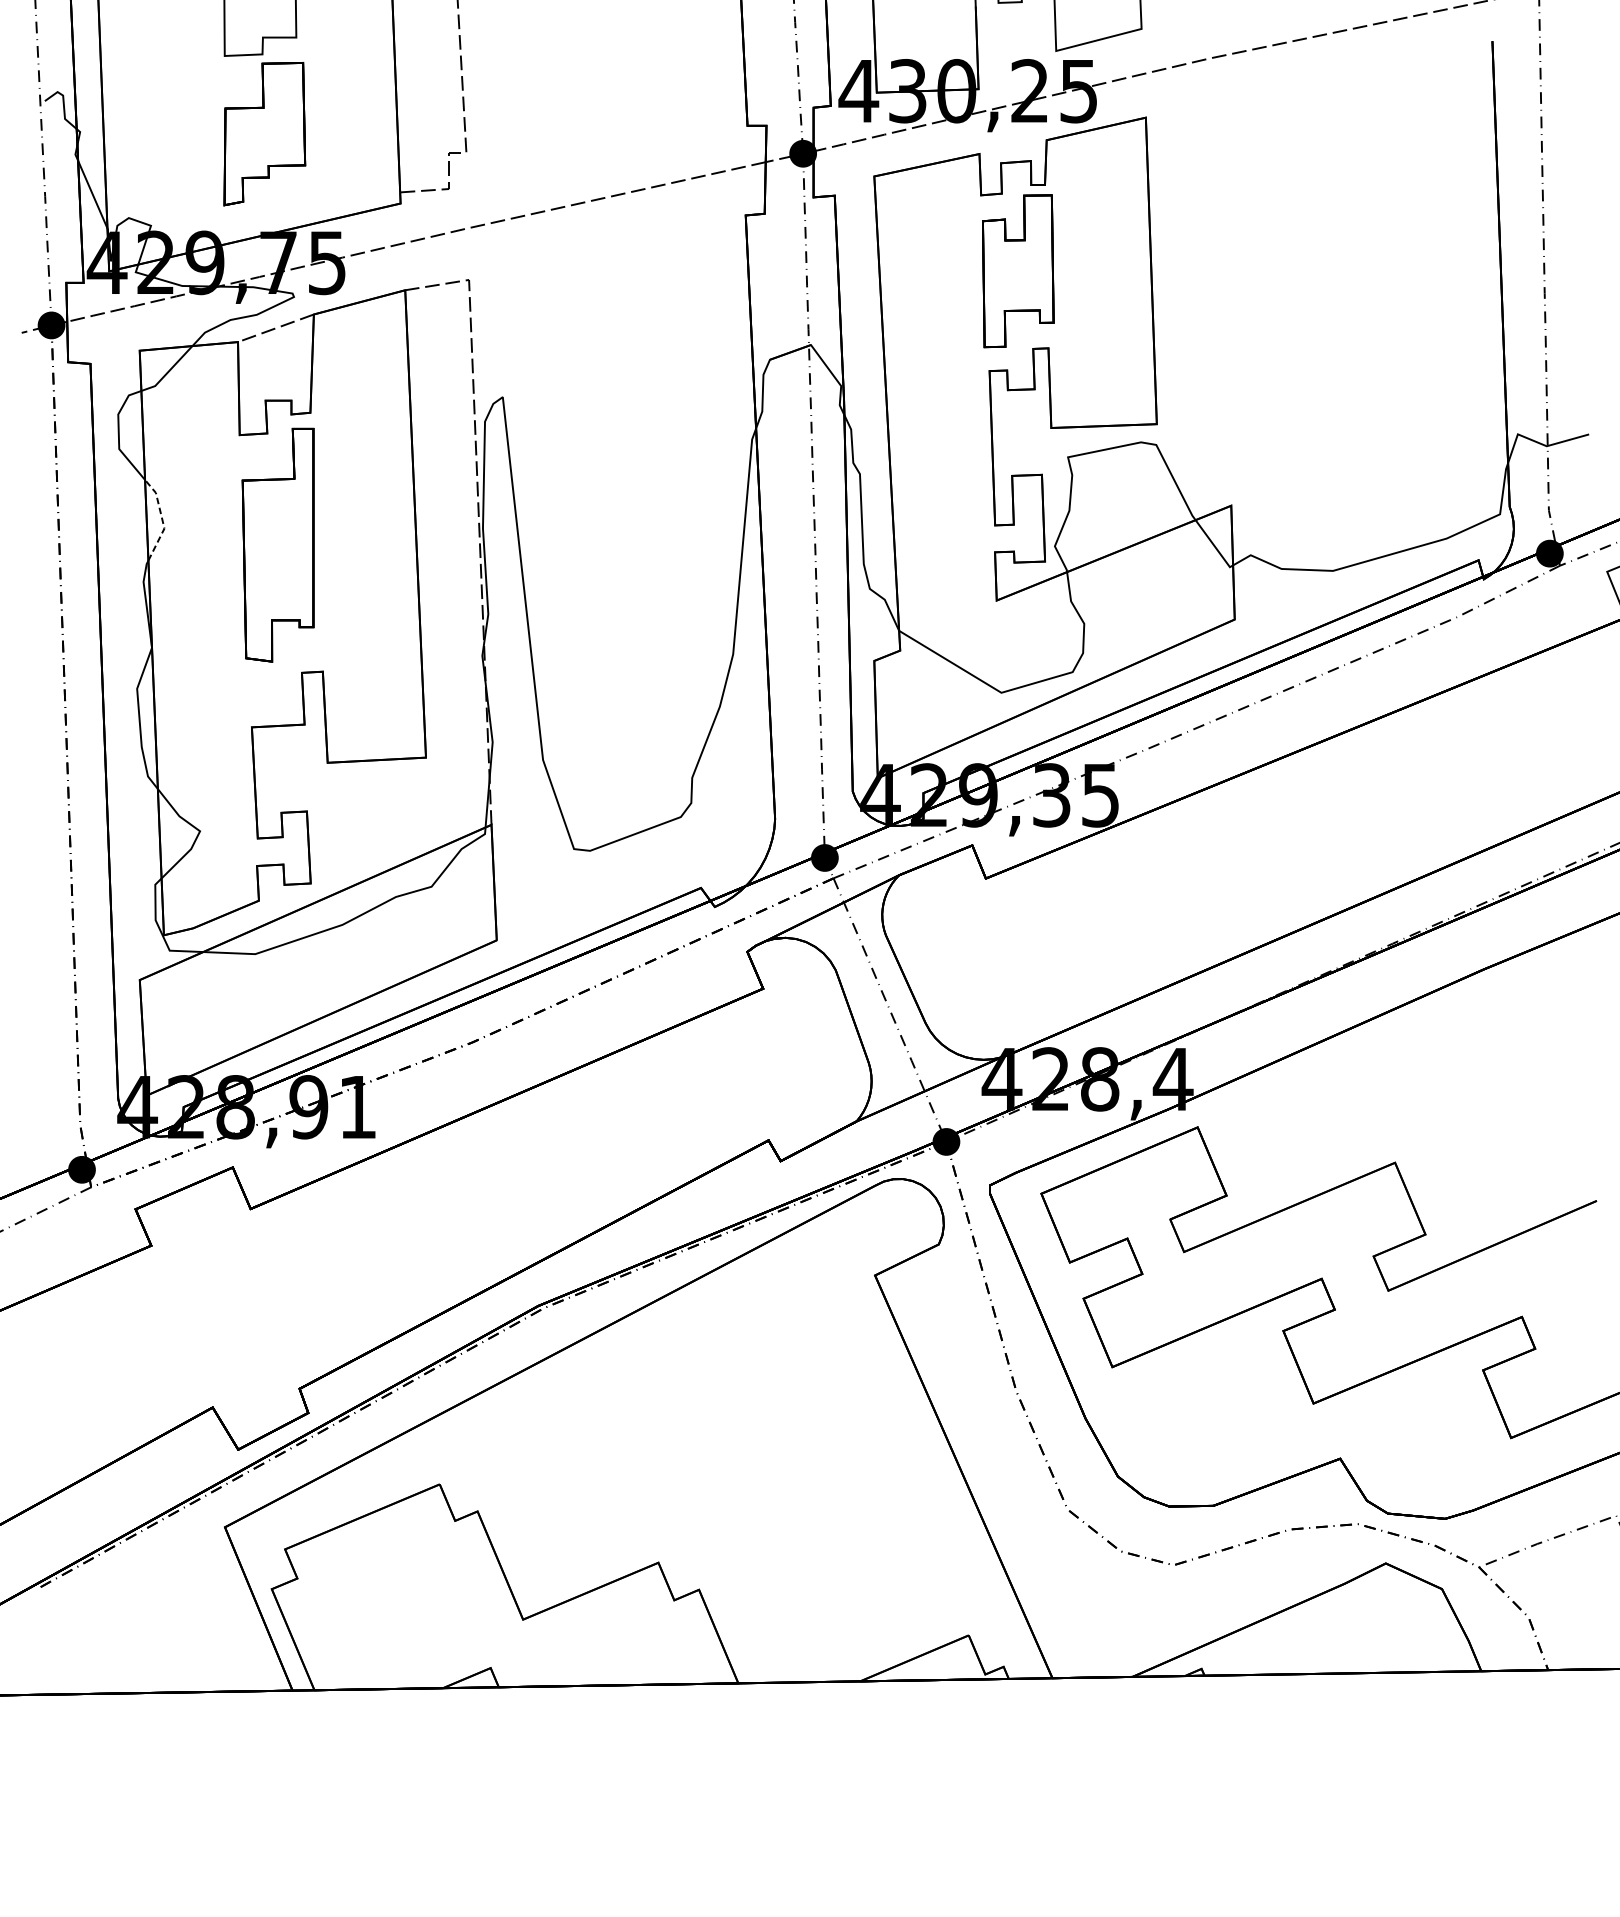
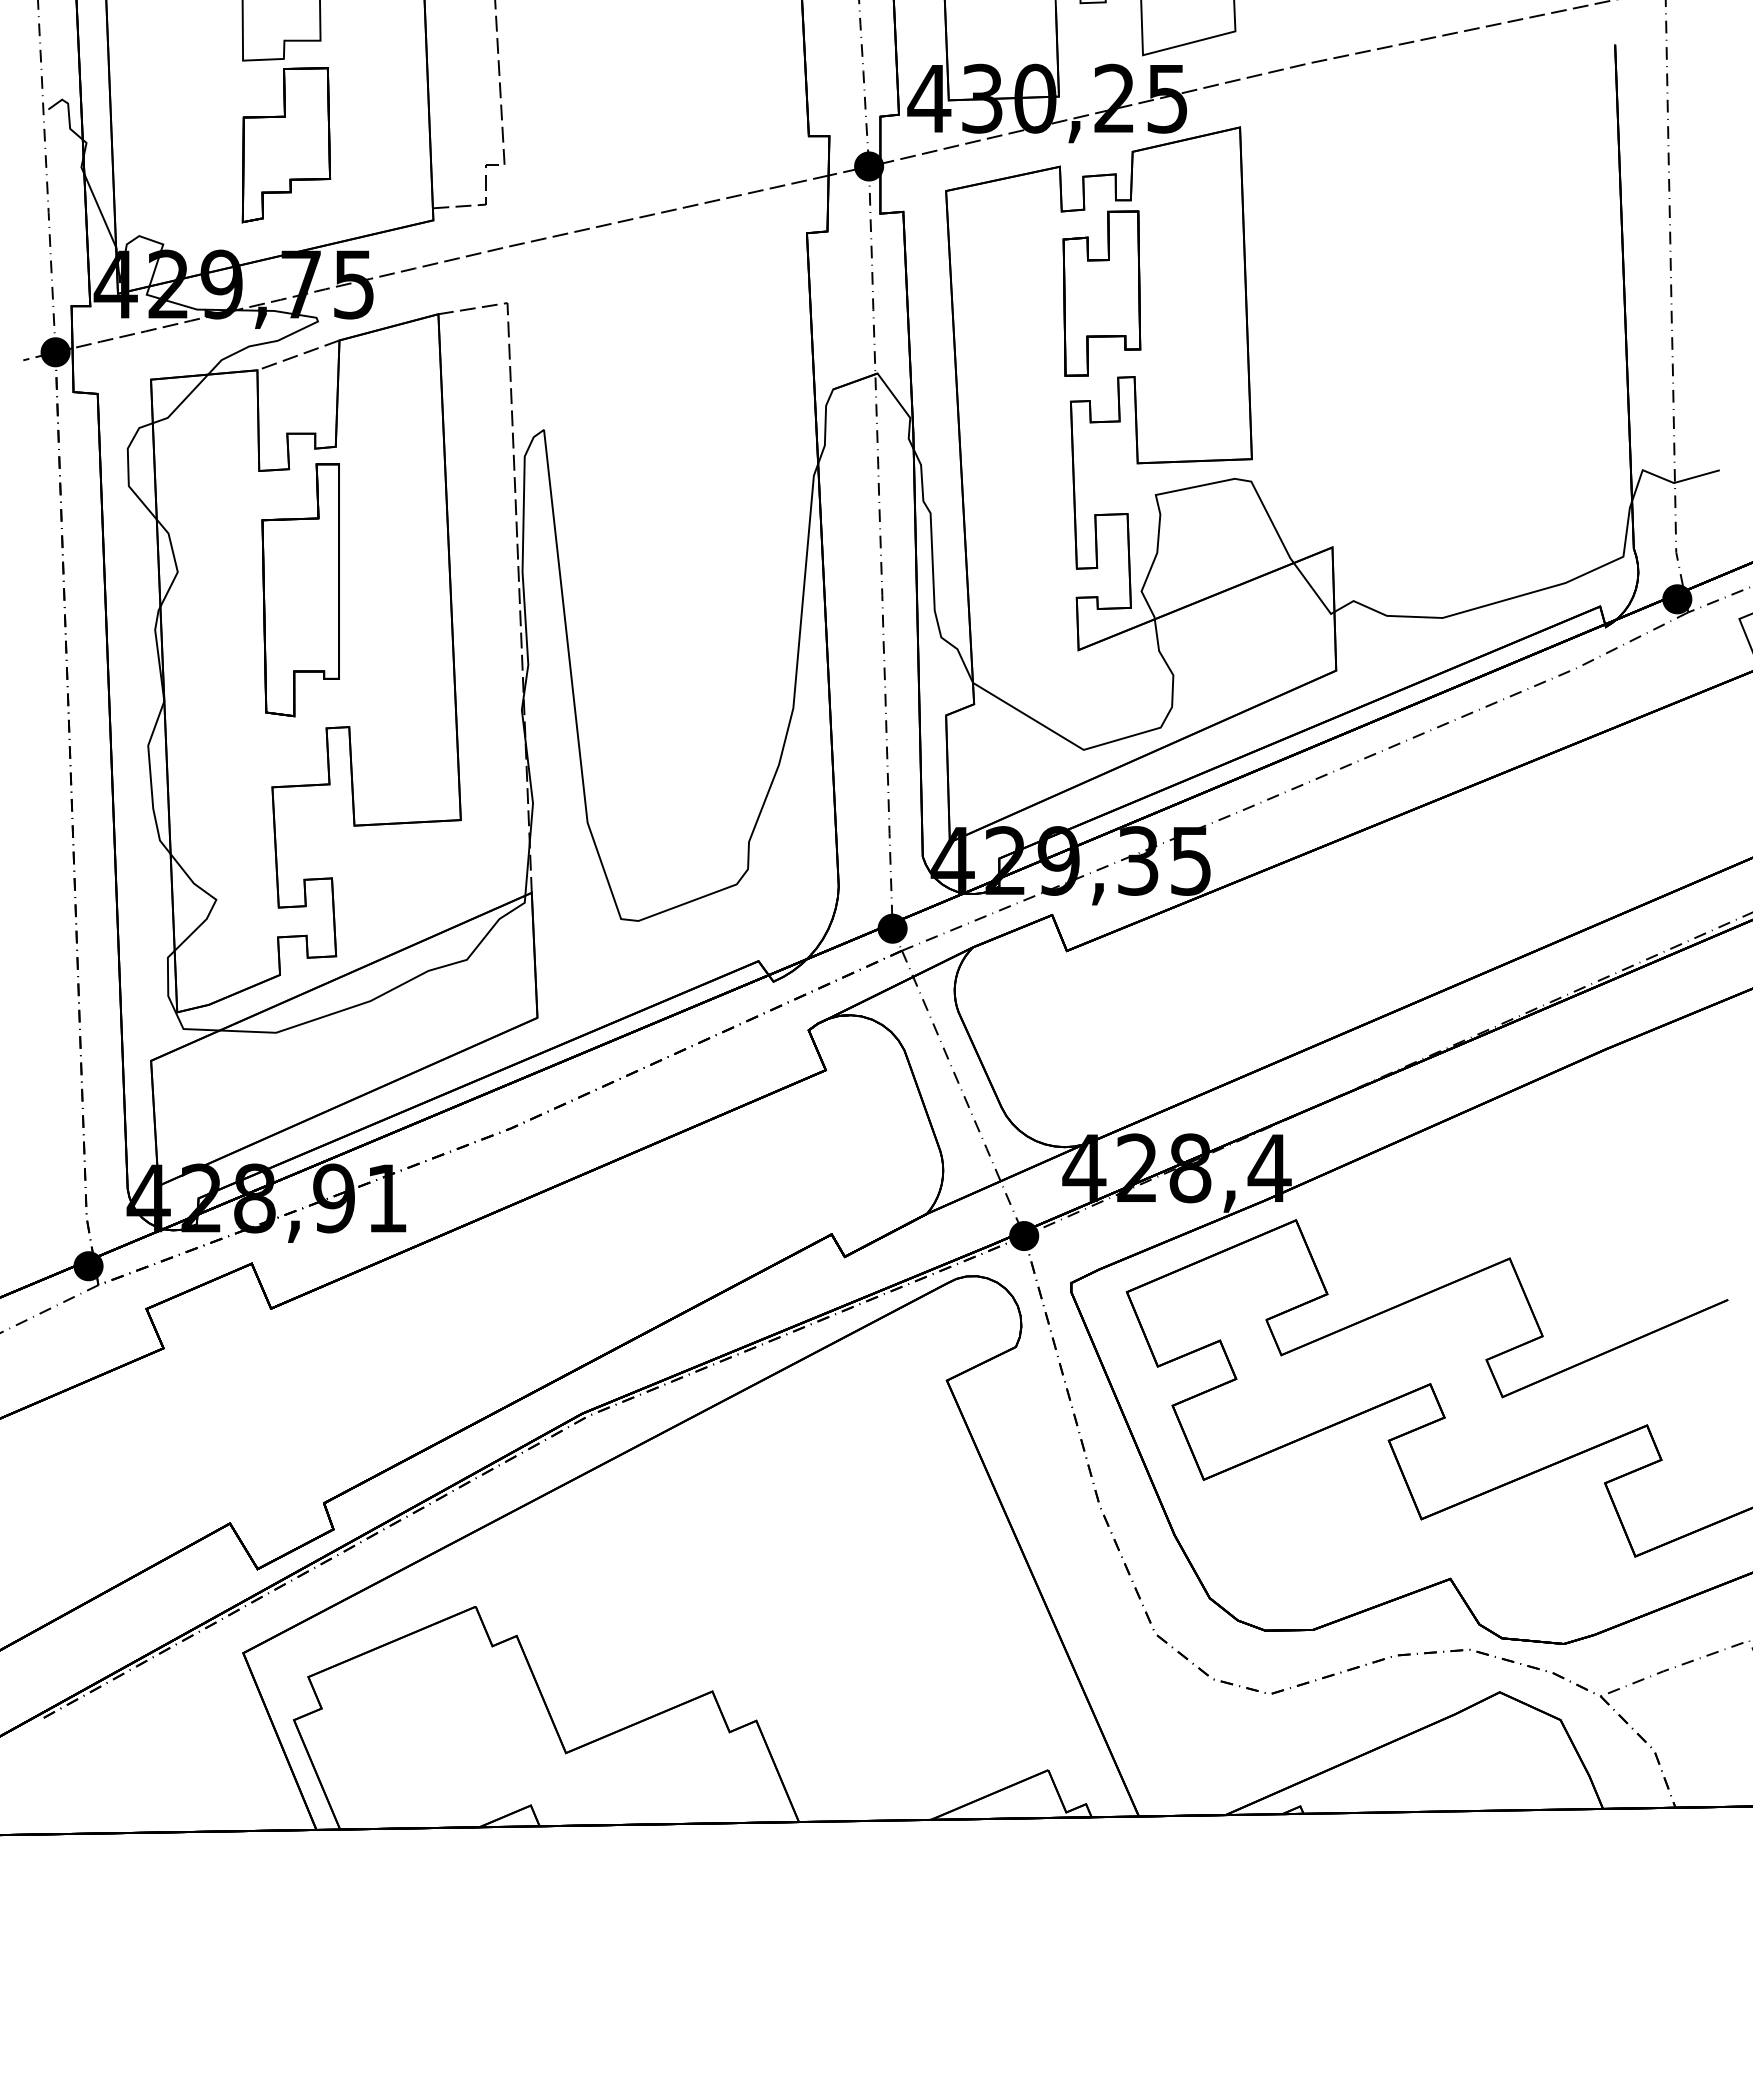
line: (162, 519) -> (175, 562), dashed -> solid

